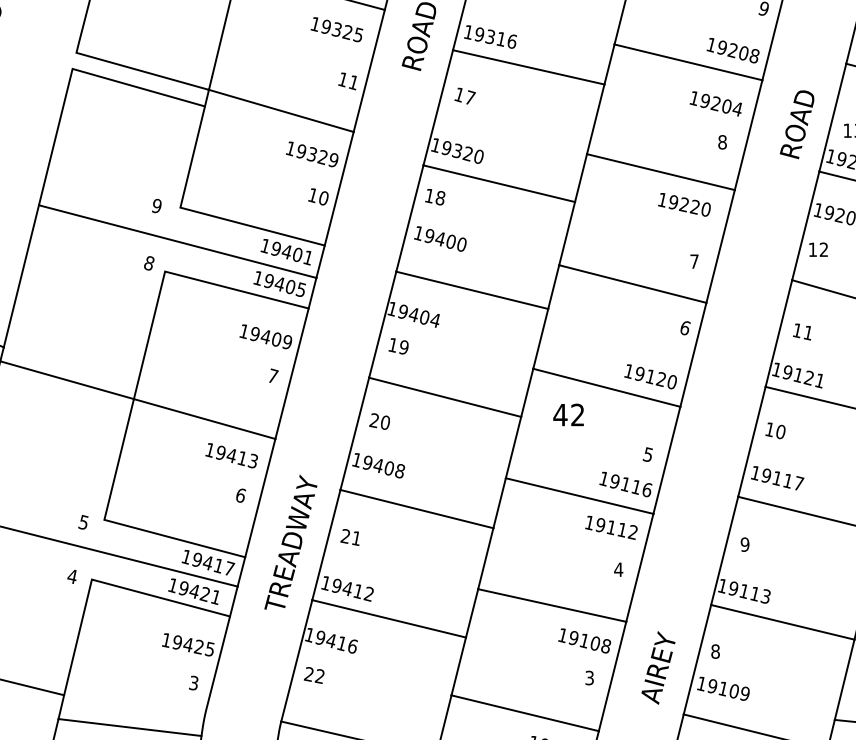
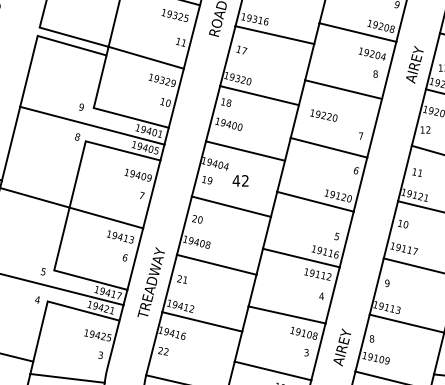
text: (797, 123) -> (414, 64), ROAD -> AIREY
text: (683, 204) -> (323, 115), moved
text: (568, 414) -> (240, 180), moved

